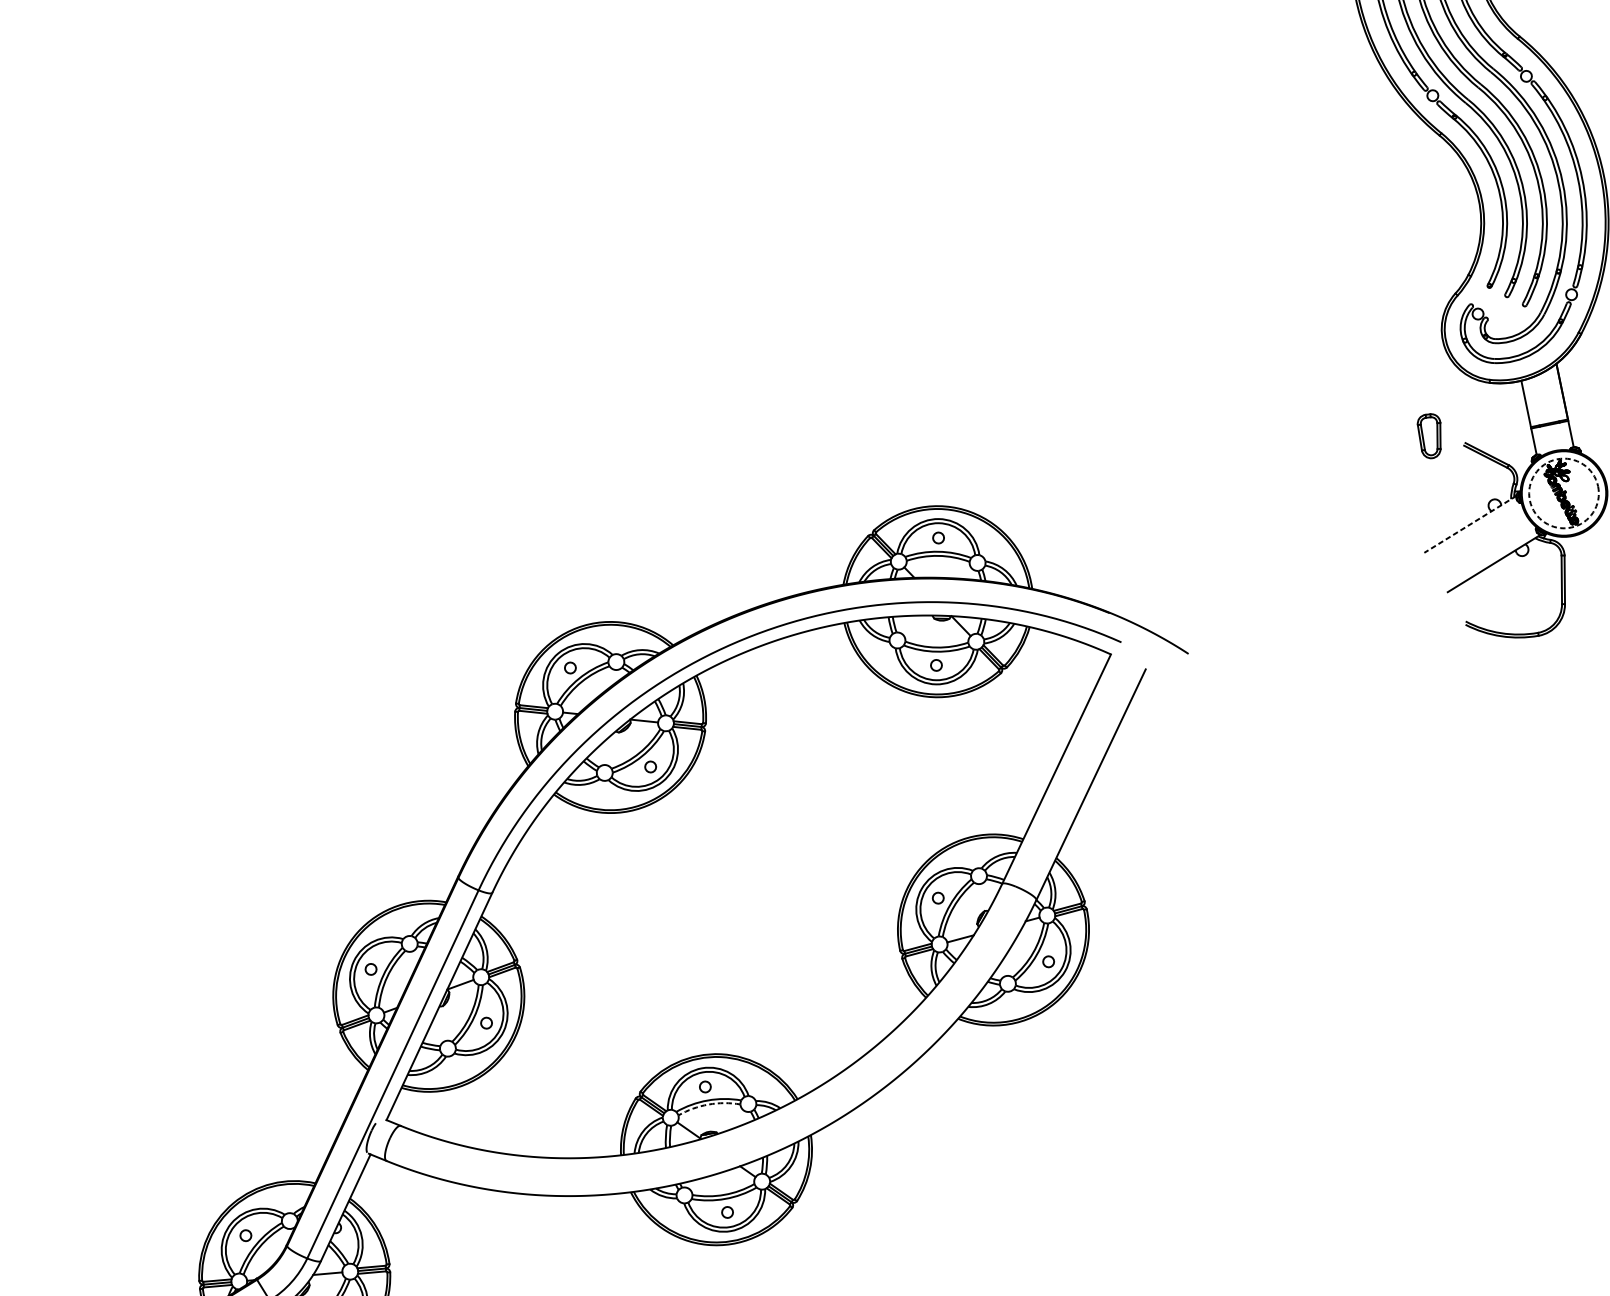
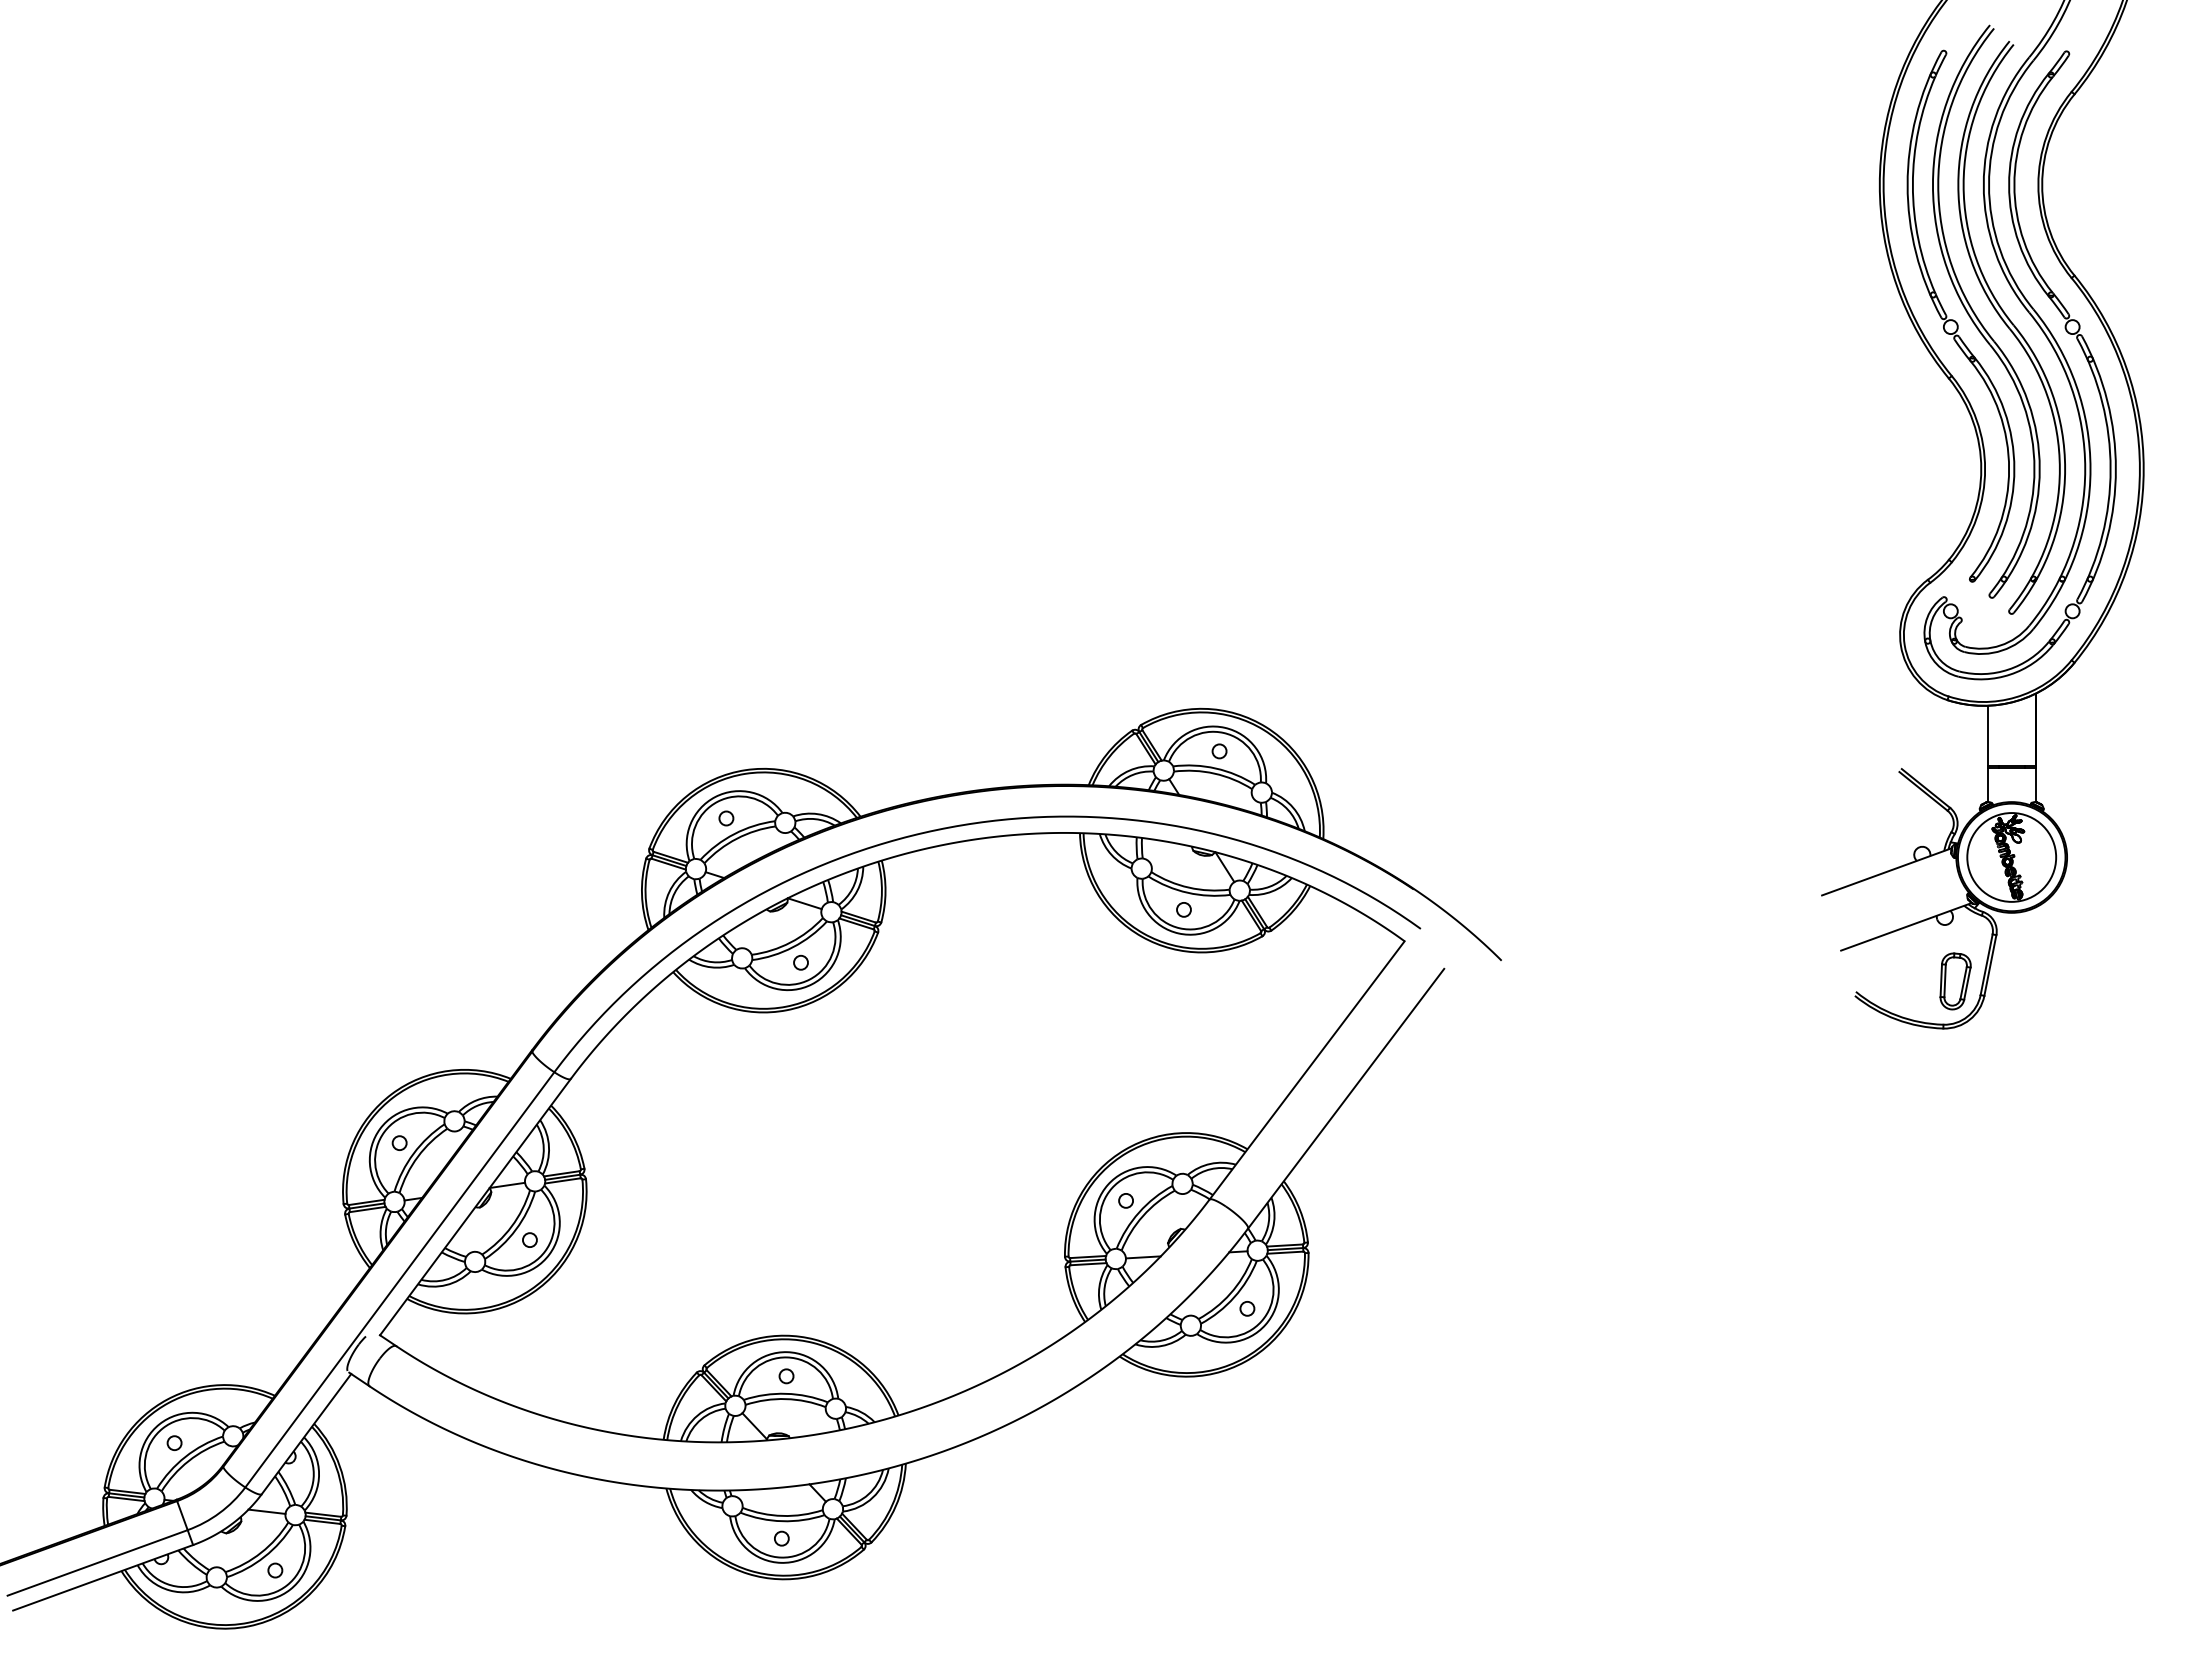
part: (1430, 436) -> (1955, 981), moved
circle: (1563, 493) -> (2011, 857), dashed -> solid
line: (1470, 524) -> (1886, 871), dashed -> solid
arc: (708, 1104) -> (785, 1399), dashed -> solid

